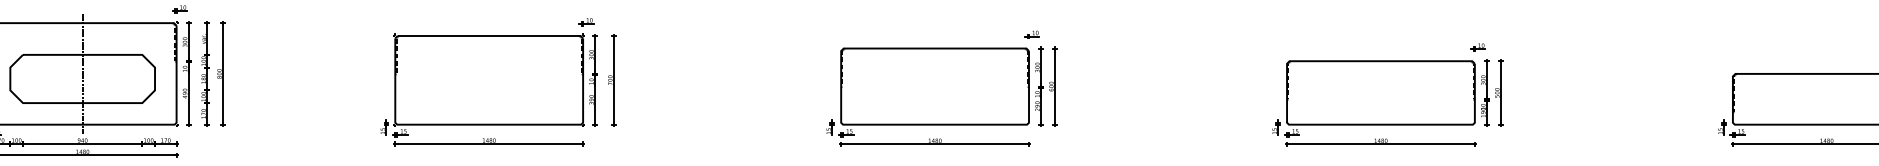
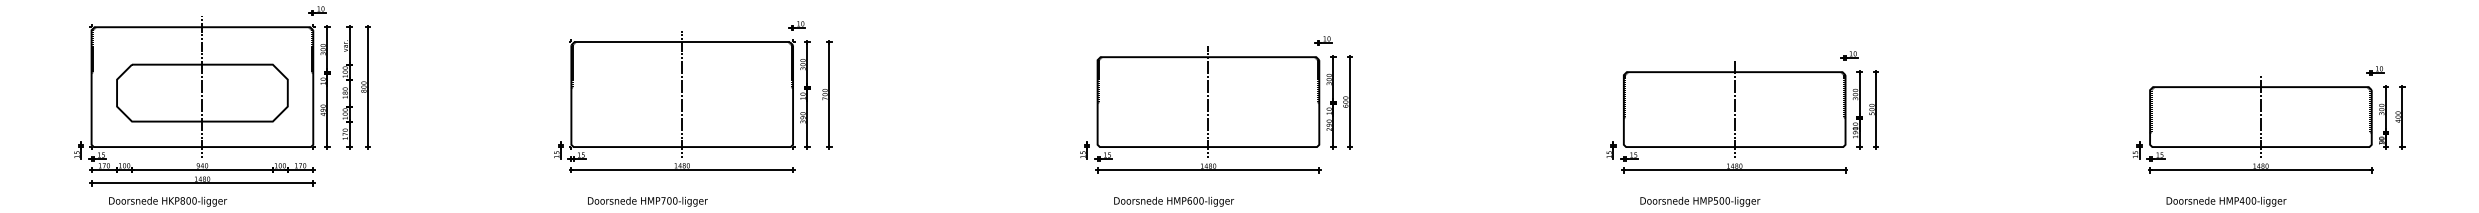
line: (489, 80) -> (682, 94), added
line: (935, 86) -> (1208, 102), added
line: (1380, 92) -> (1734, 109), added
line: (1826, 99) -> (2260, 117), added

